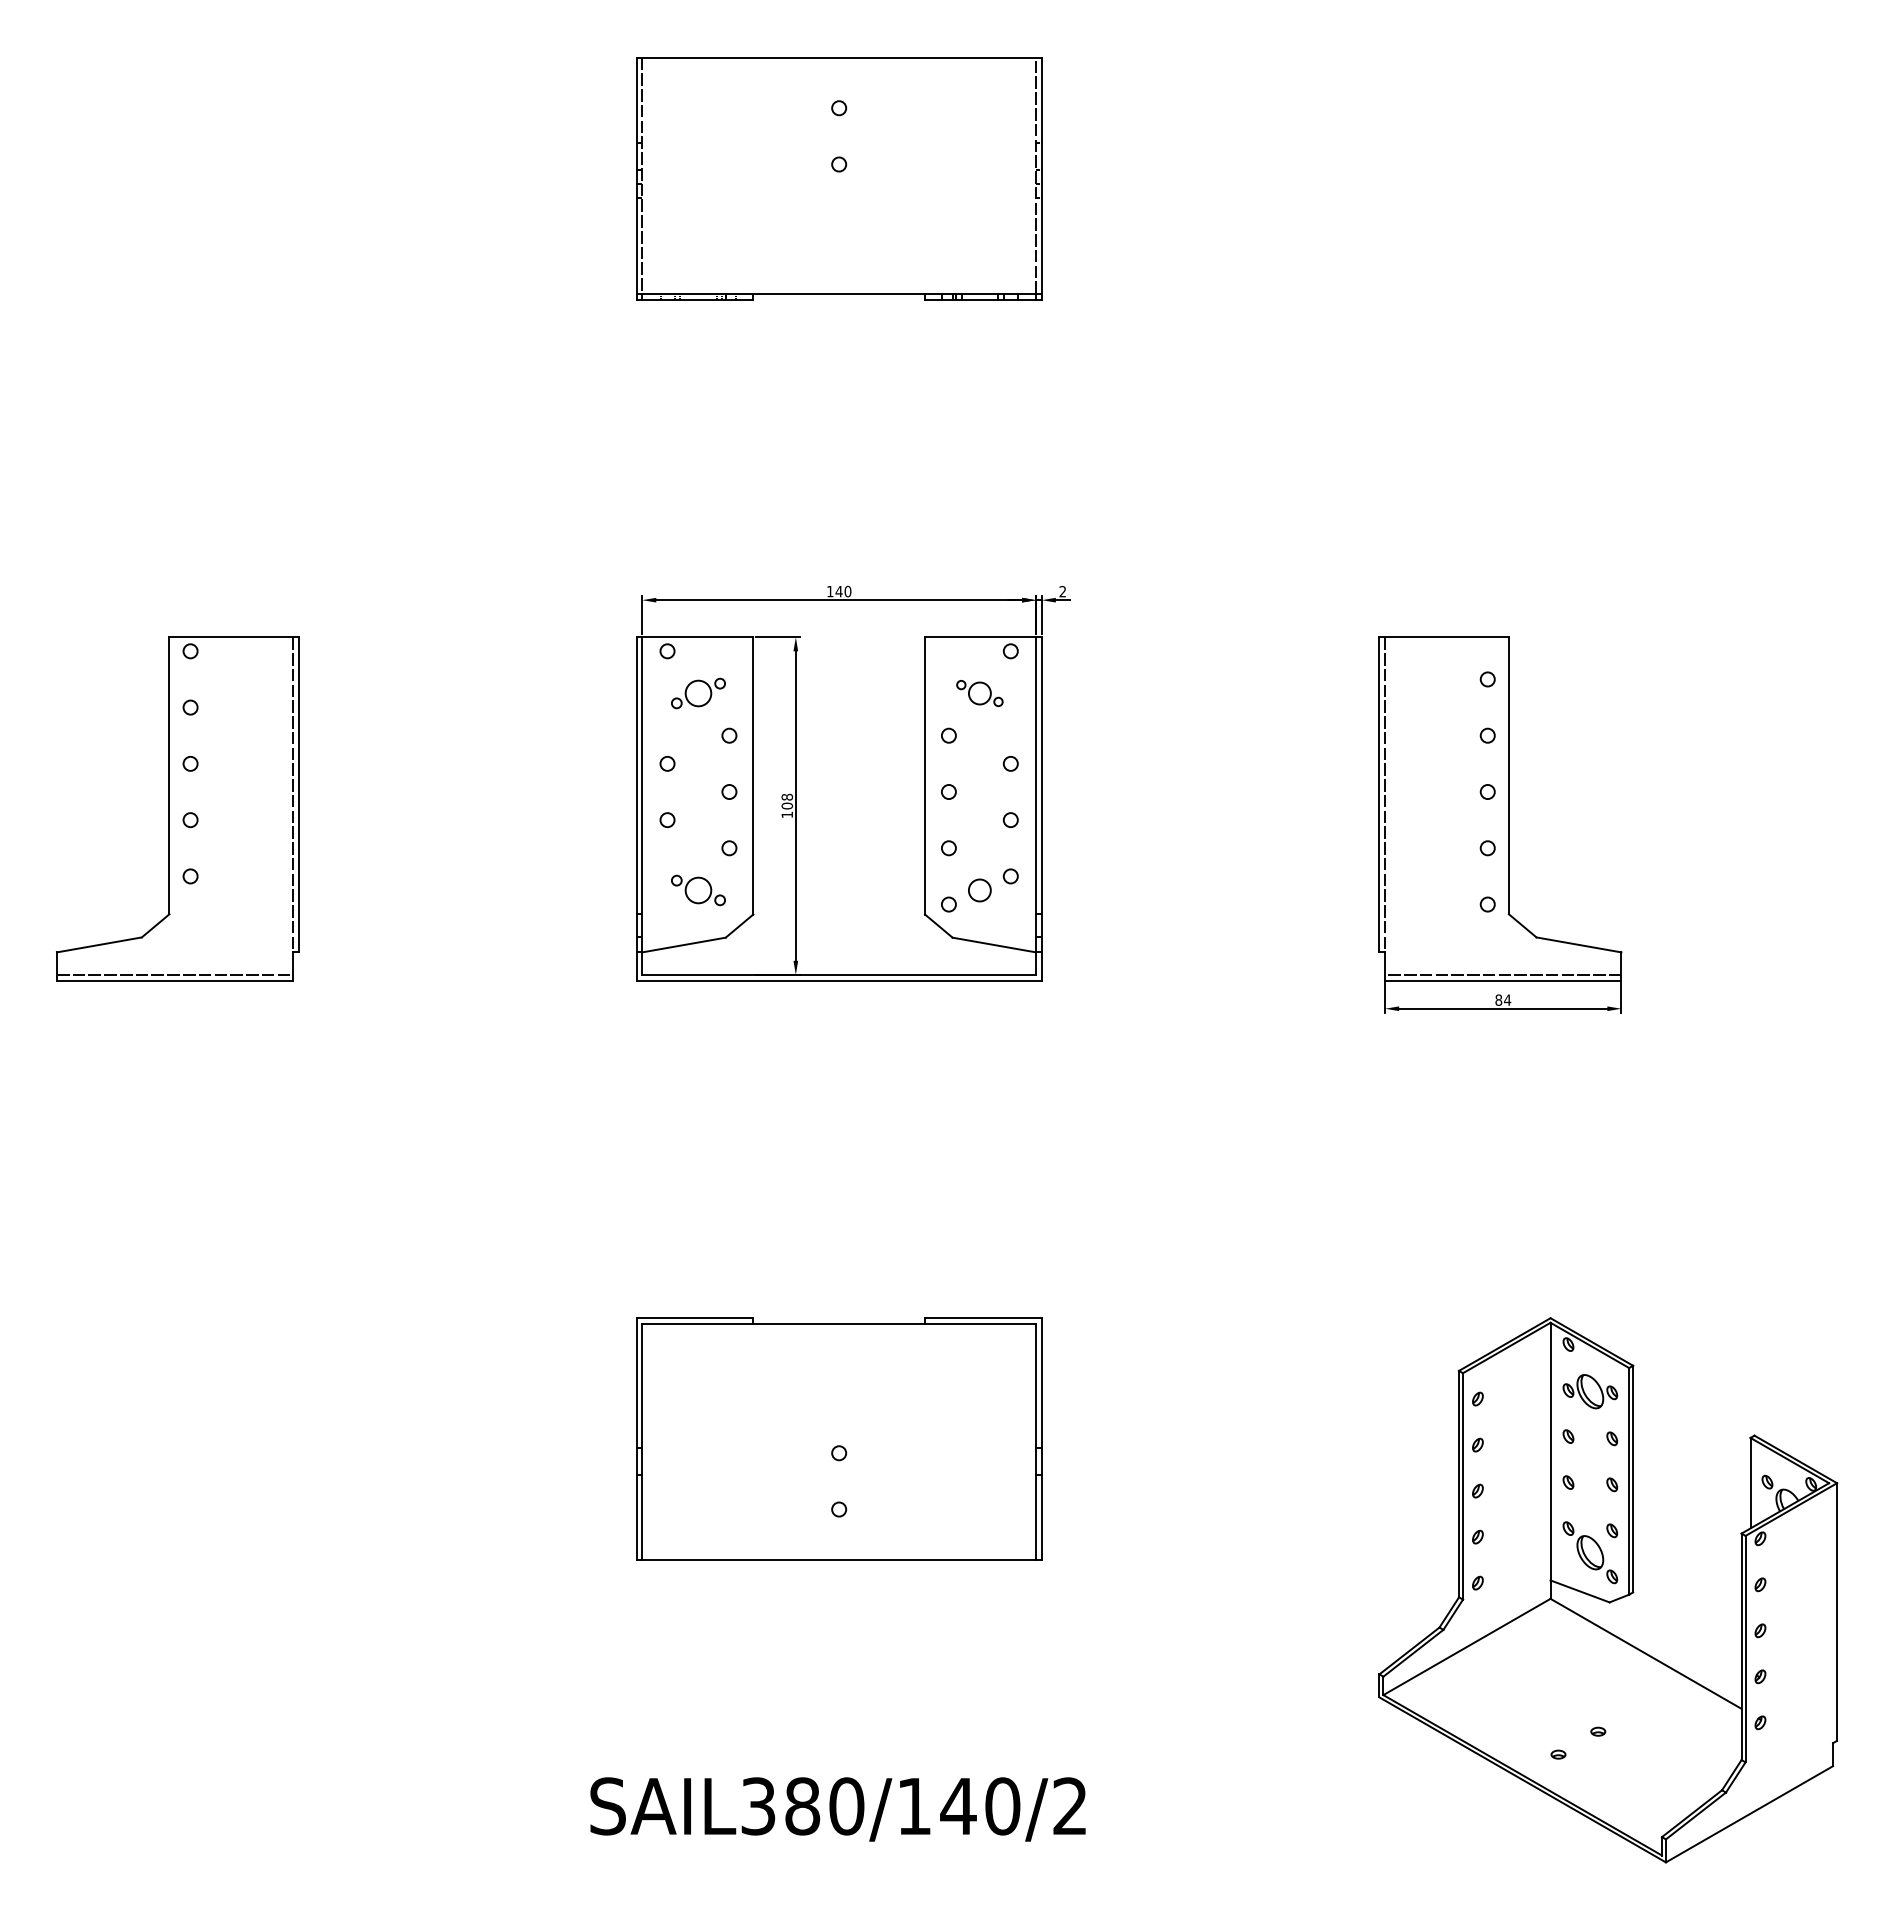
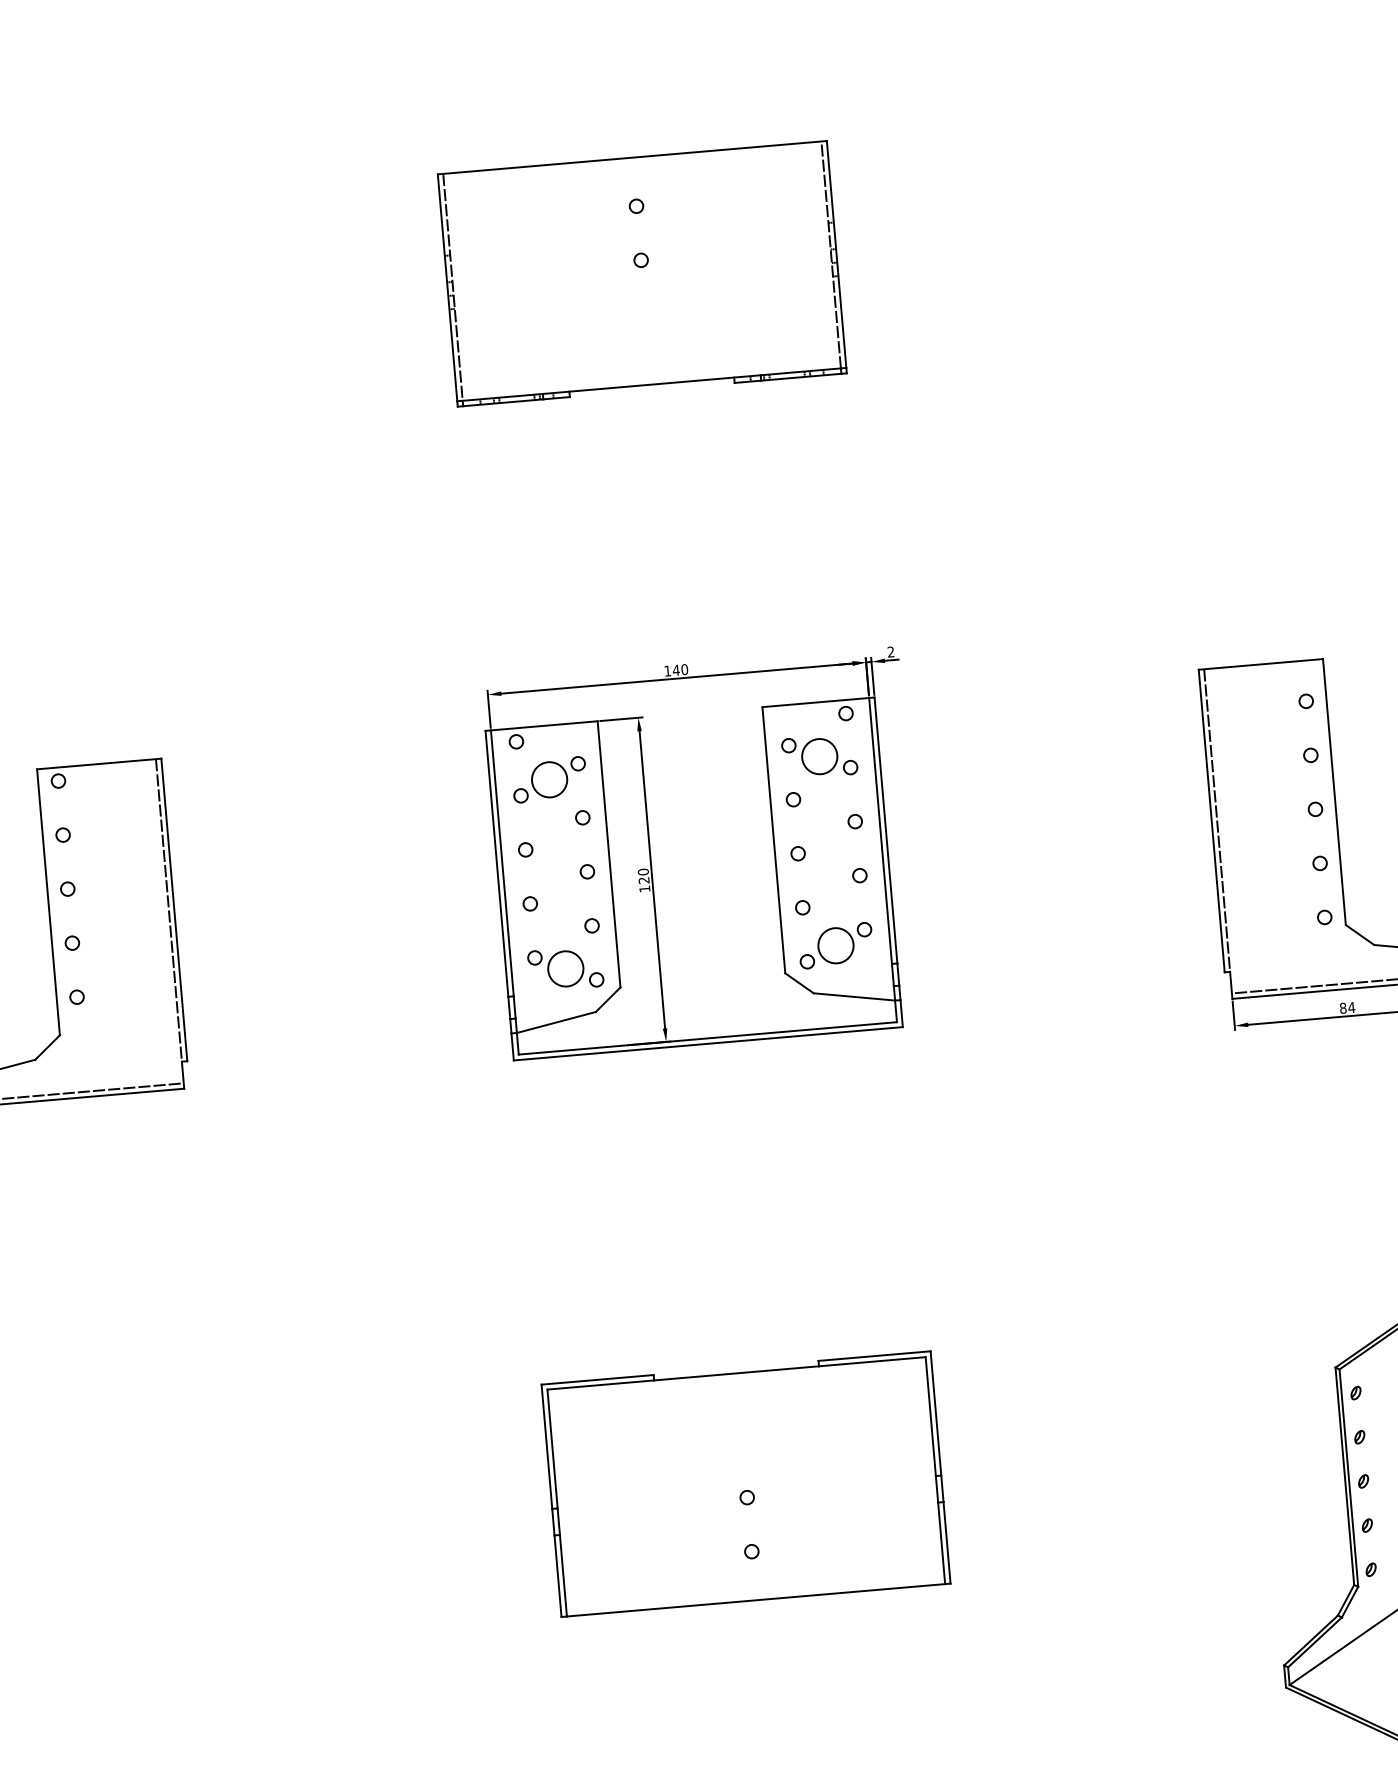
part: (698, 693) -> (549, 779), size x1.43
part: (979, 693) -> (819, 756), size x1.67
text: (786, 801) -> (643, 876), 108 -> 120
part: (698, 890) -> (565, 968), size x1.43
circle: (979, 890) -> (835, 945), size x1.67

